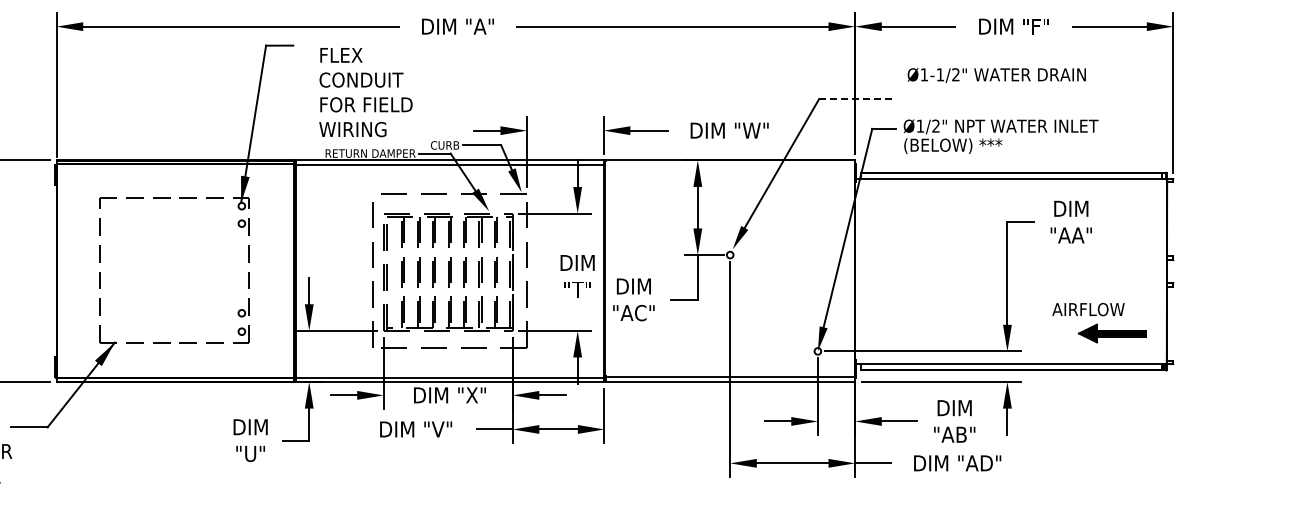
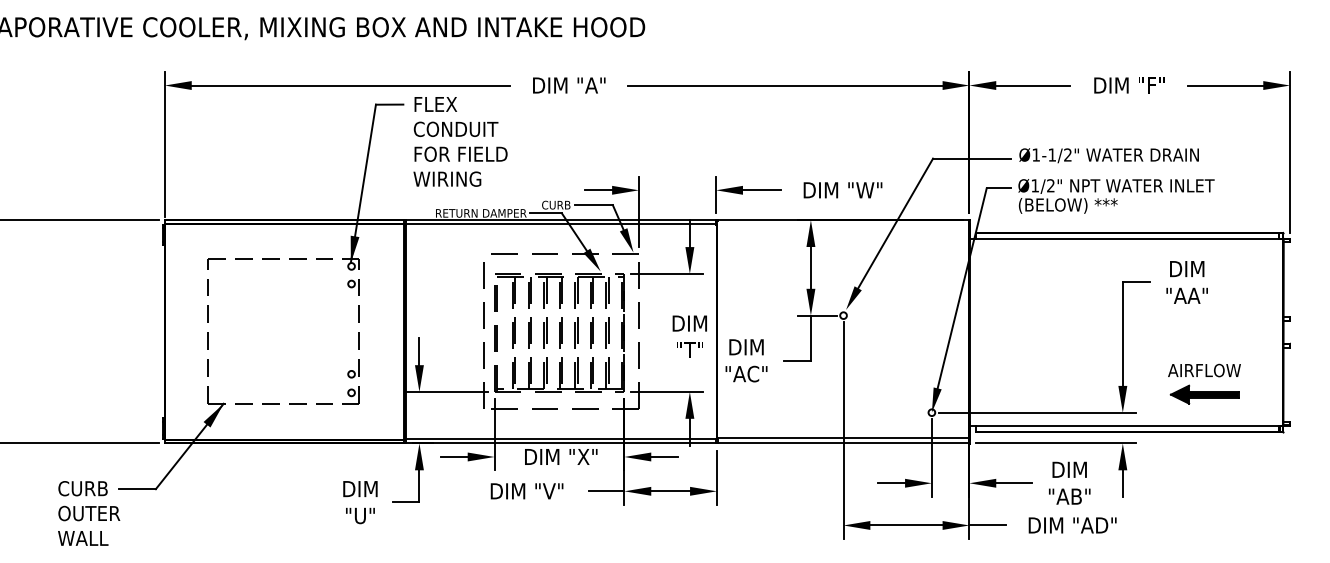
text: (996, 75) -> (1108, 155), moved
text: (365, 92) -> (460, 141), moved
line: (857, 99) -> (971, 158), dashed -> solid
part: (1112, 333) -> (1204, 394), moved

